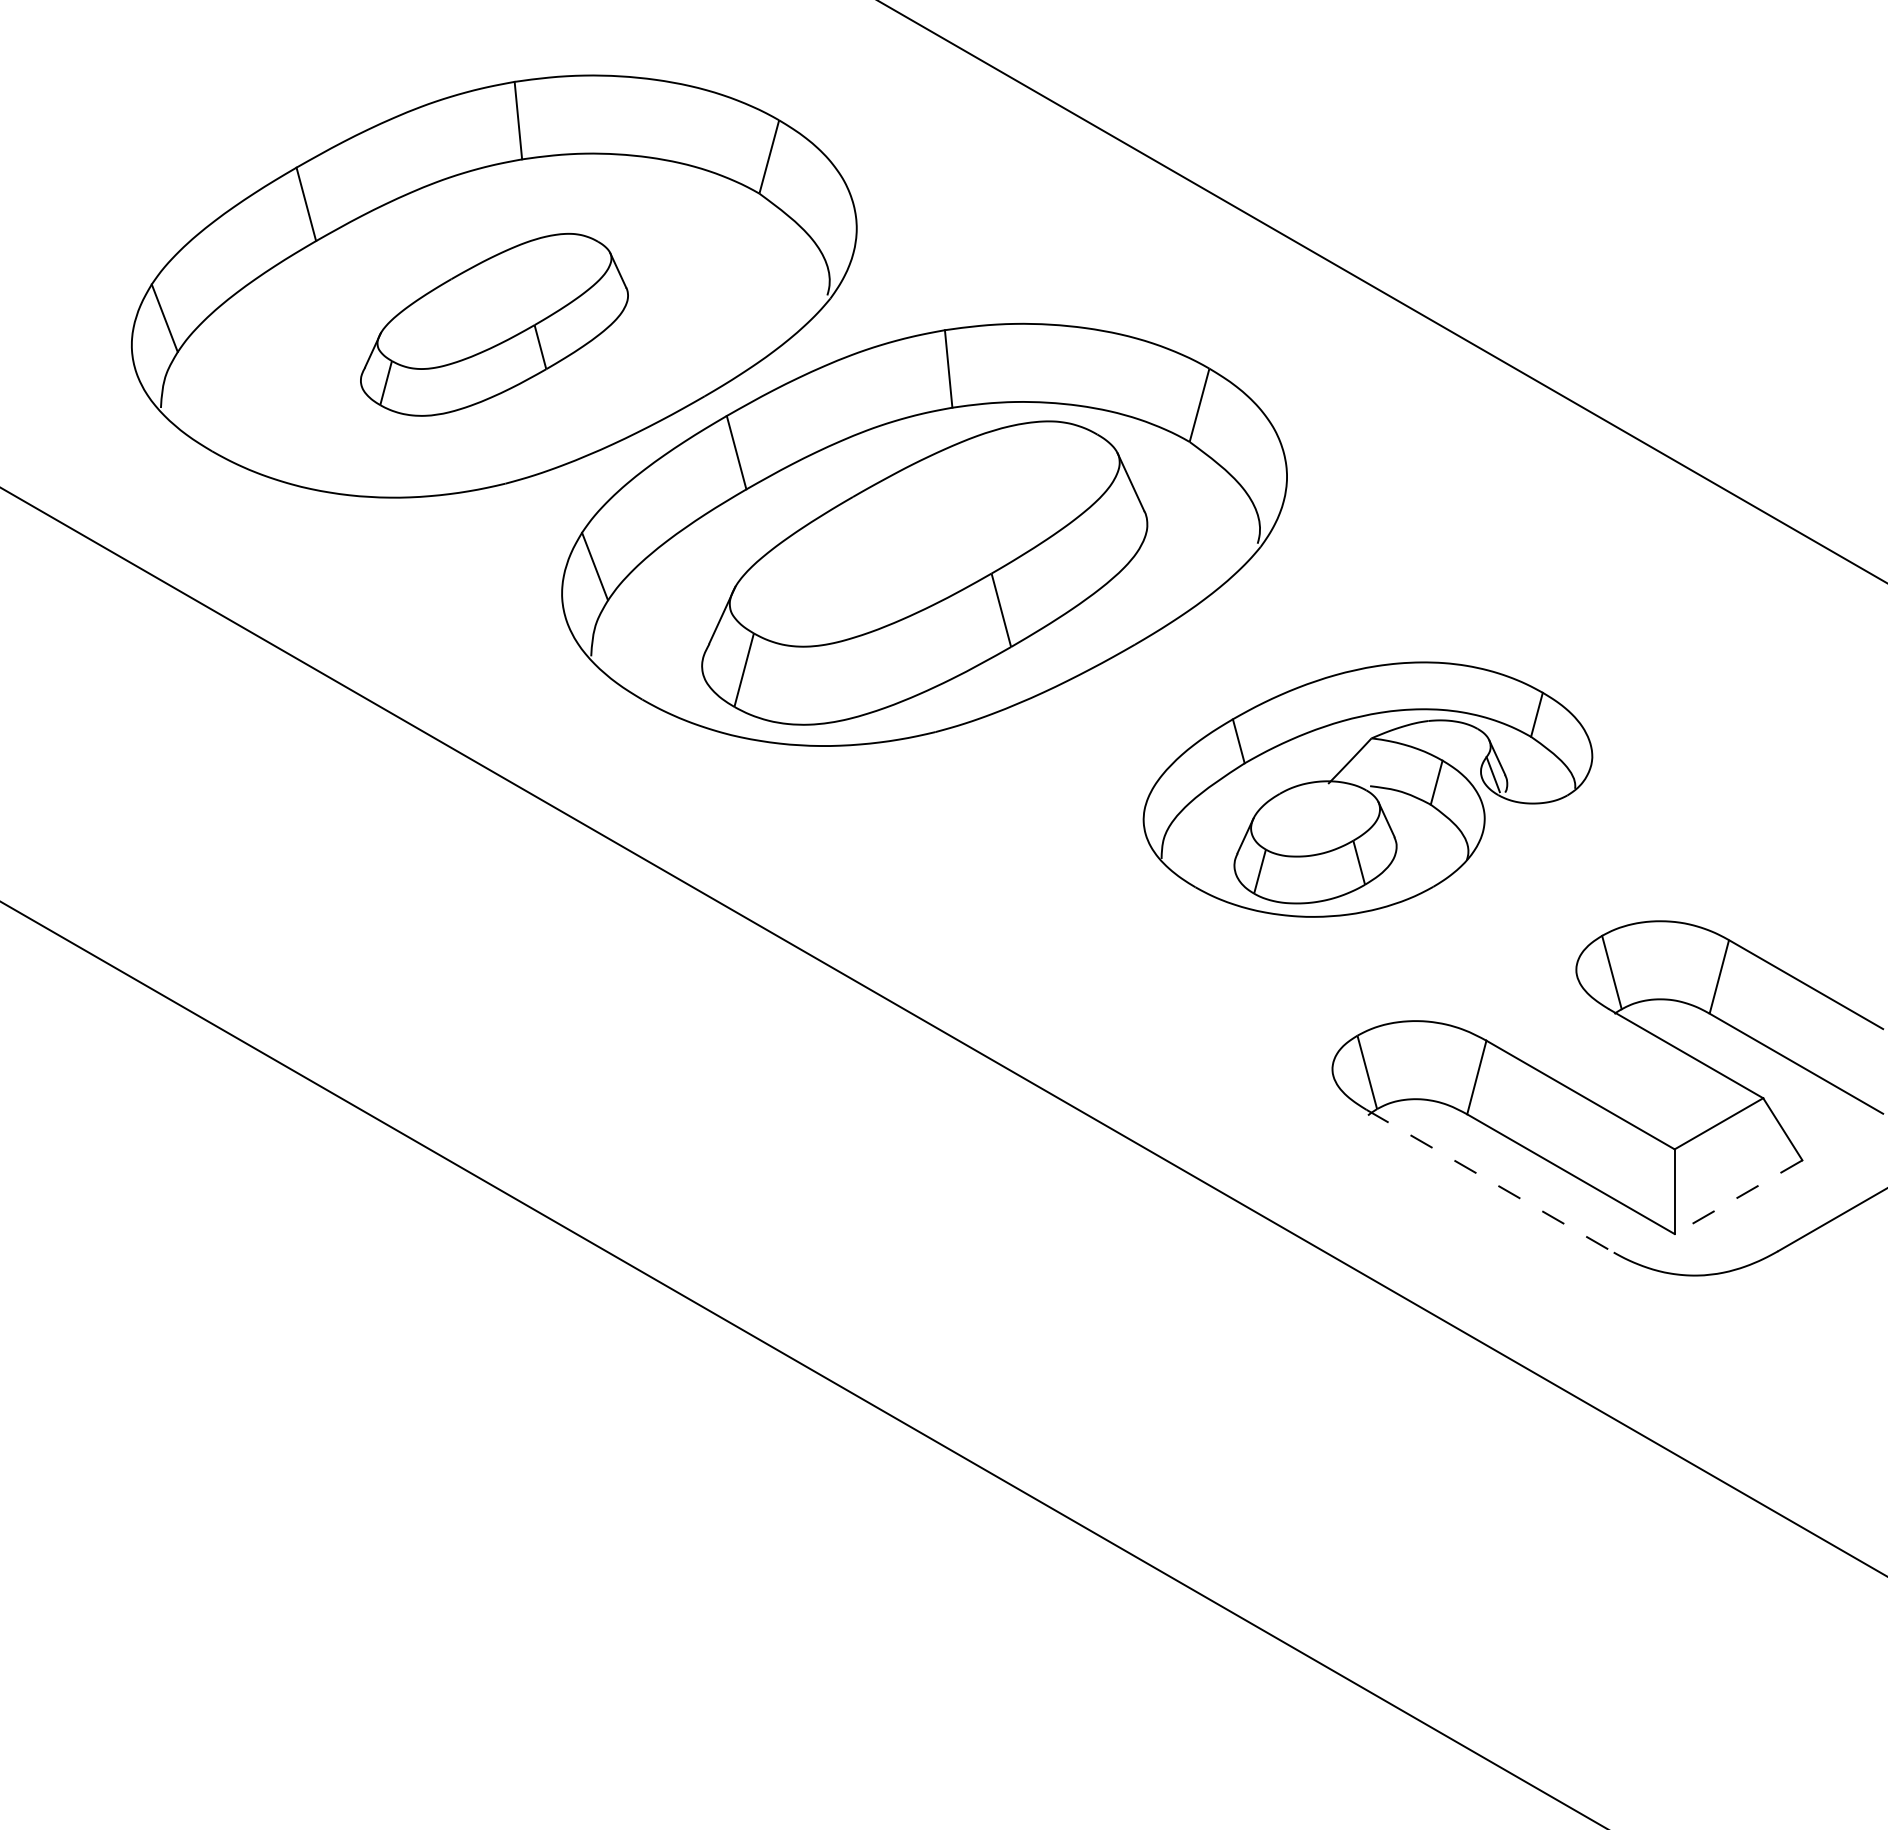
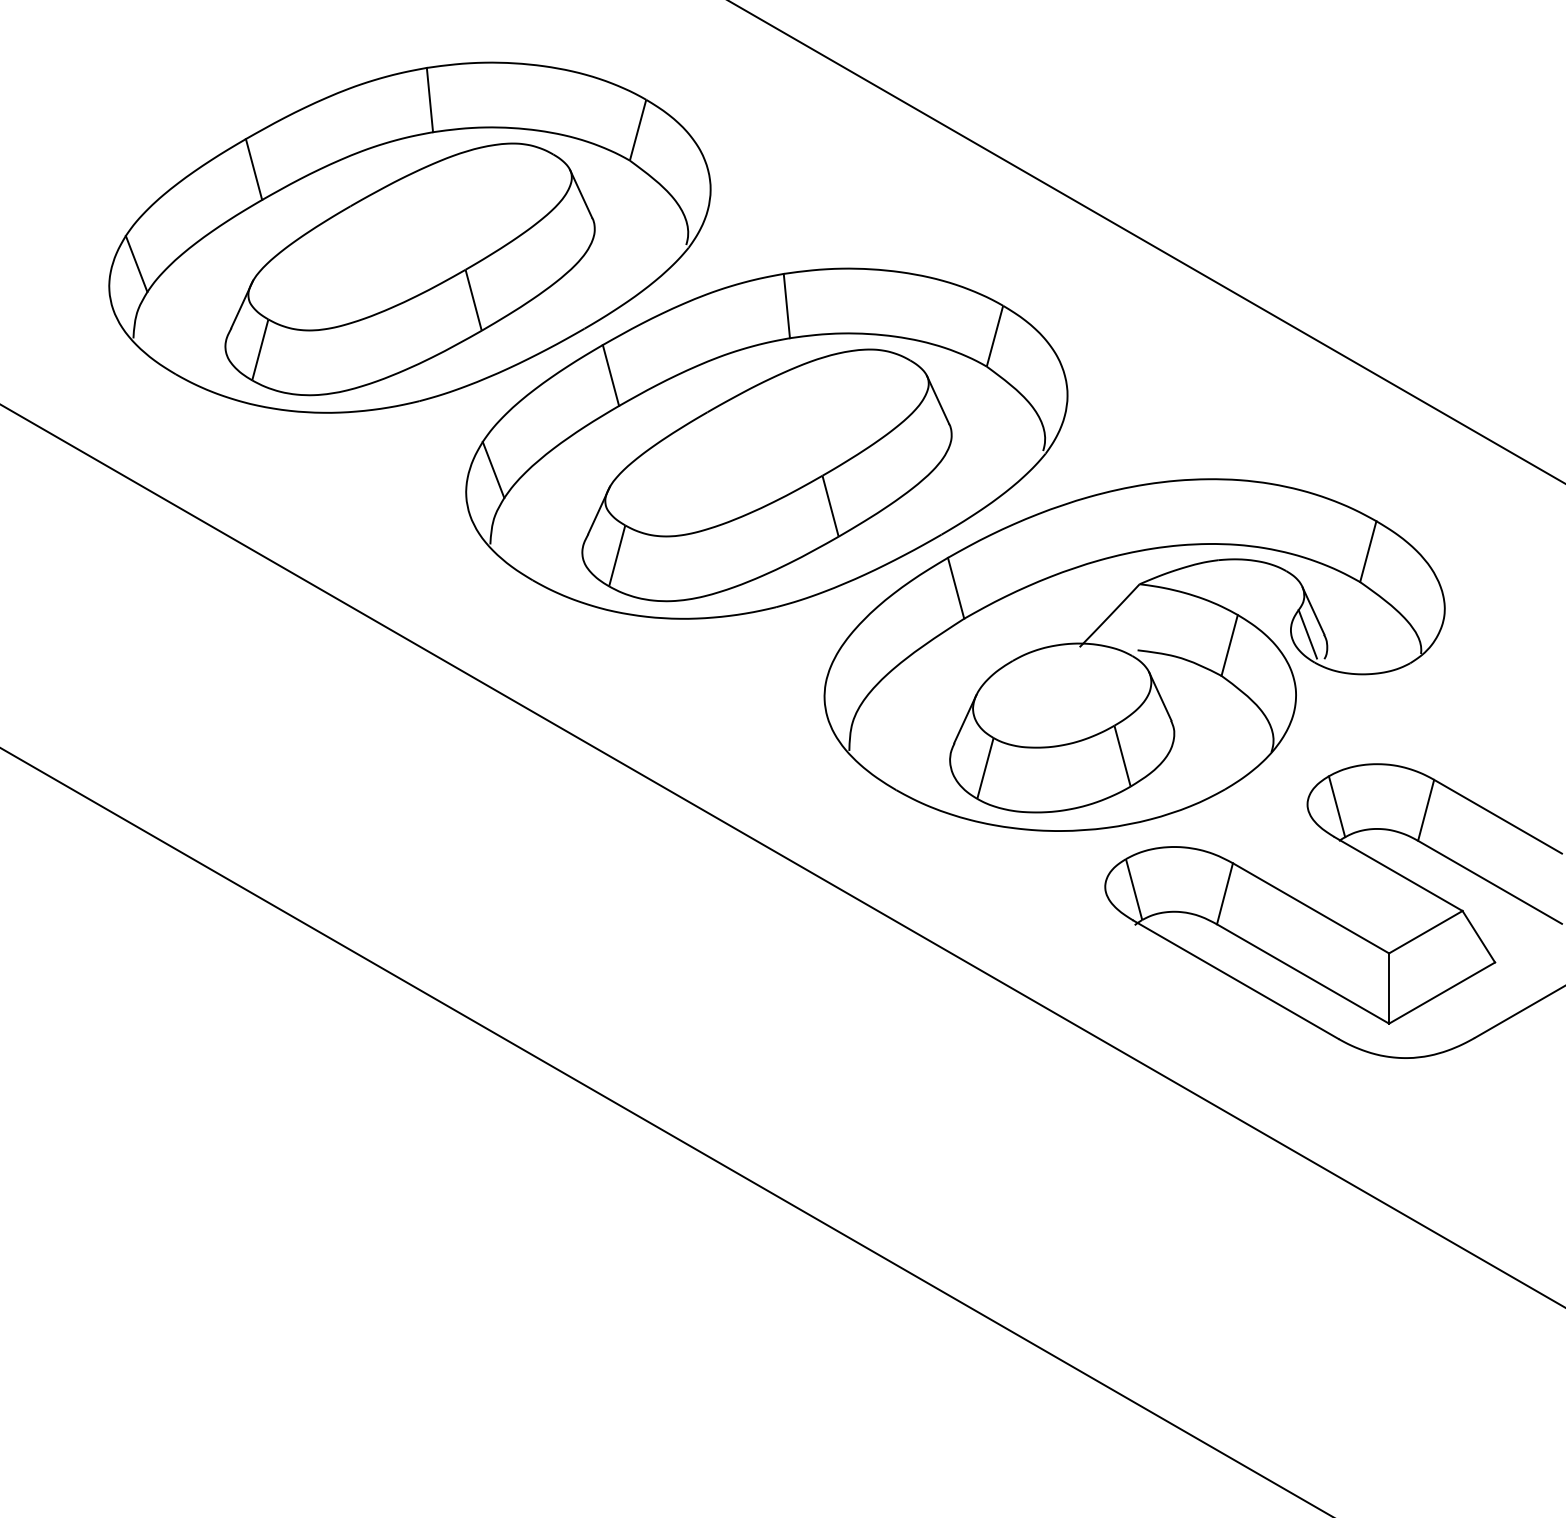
part: (494, 324) -> (410, 269), size x1.67
part: (1367, 789) -> (1134, 654), size x1.67
line: (1490, 1181) -> (1236, 980), dashed -> solid
line: (1738, 1197) -> (1442, 993), dashed -> solid

